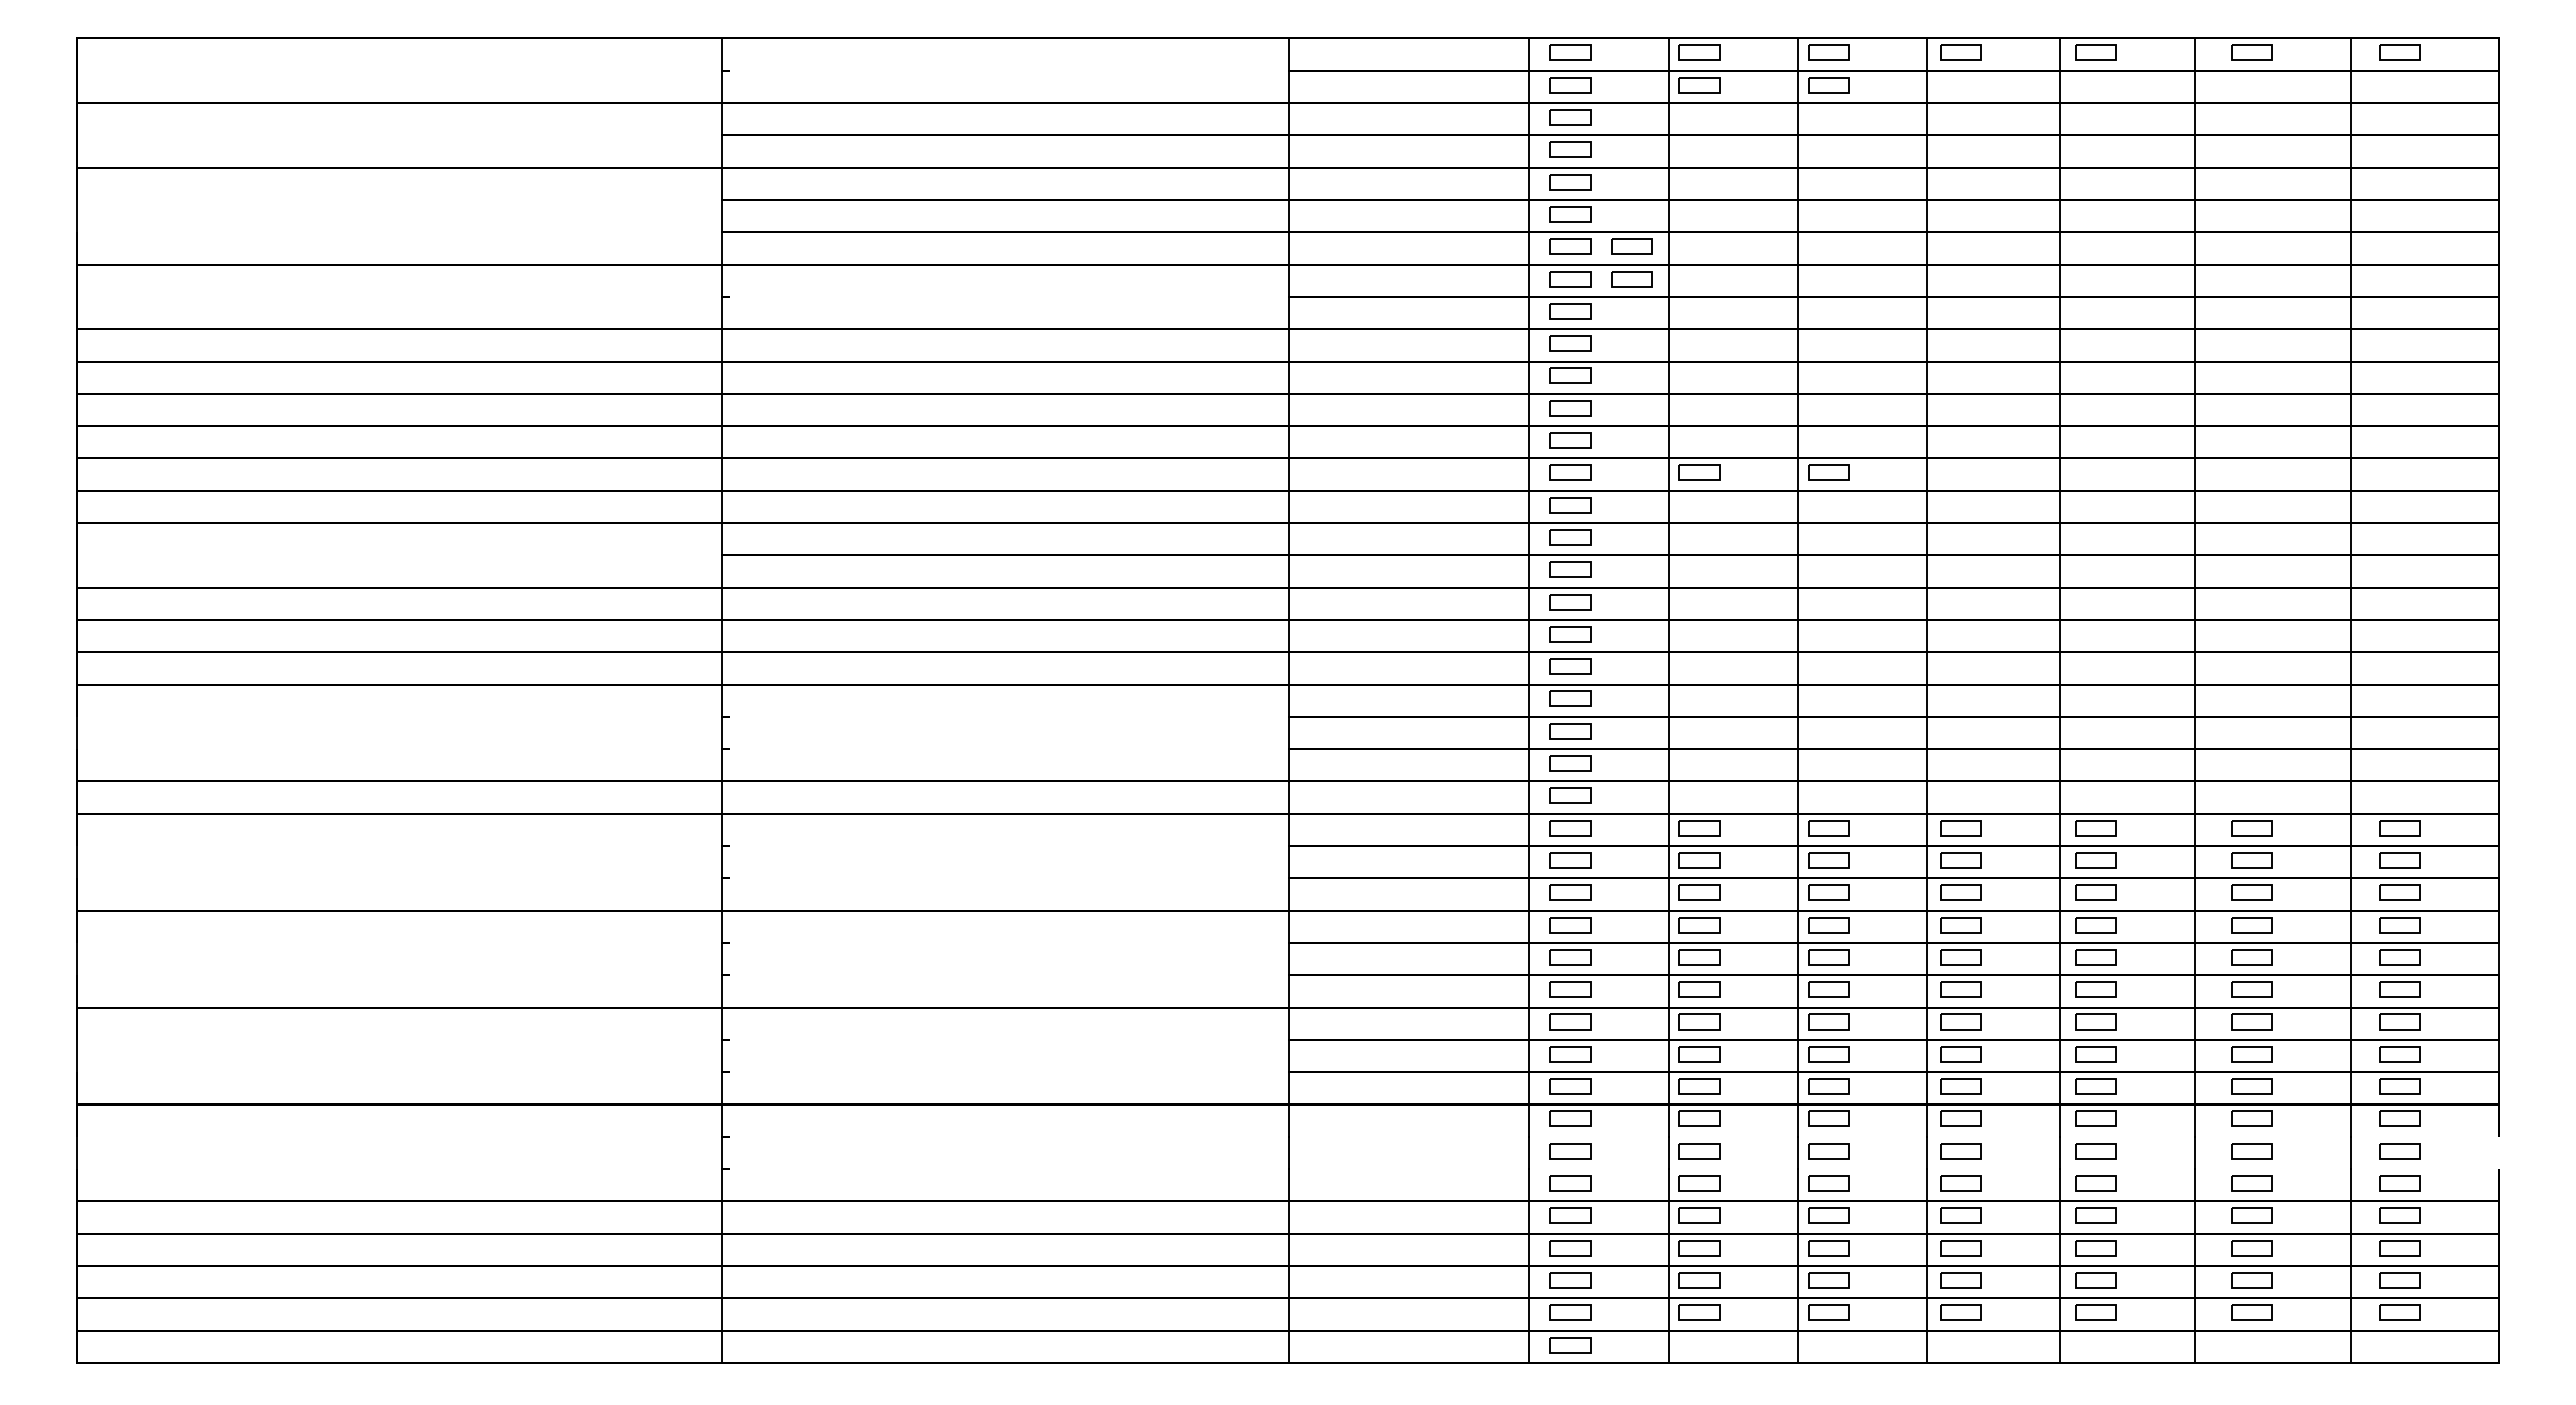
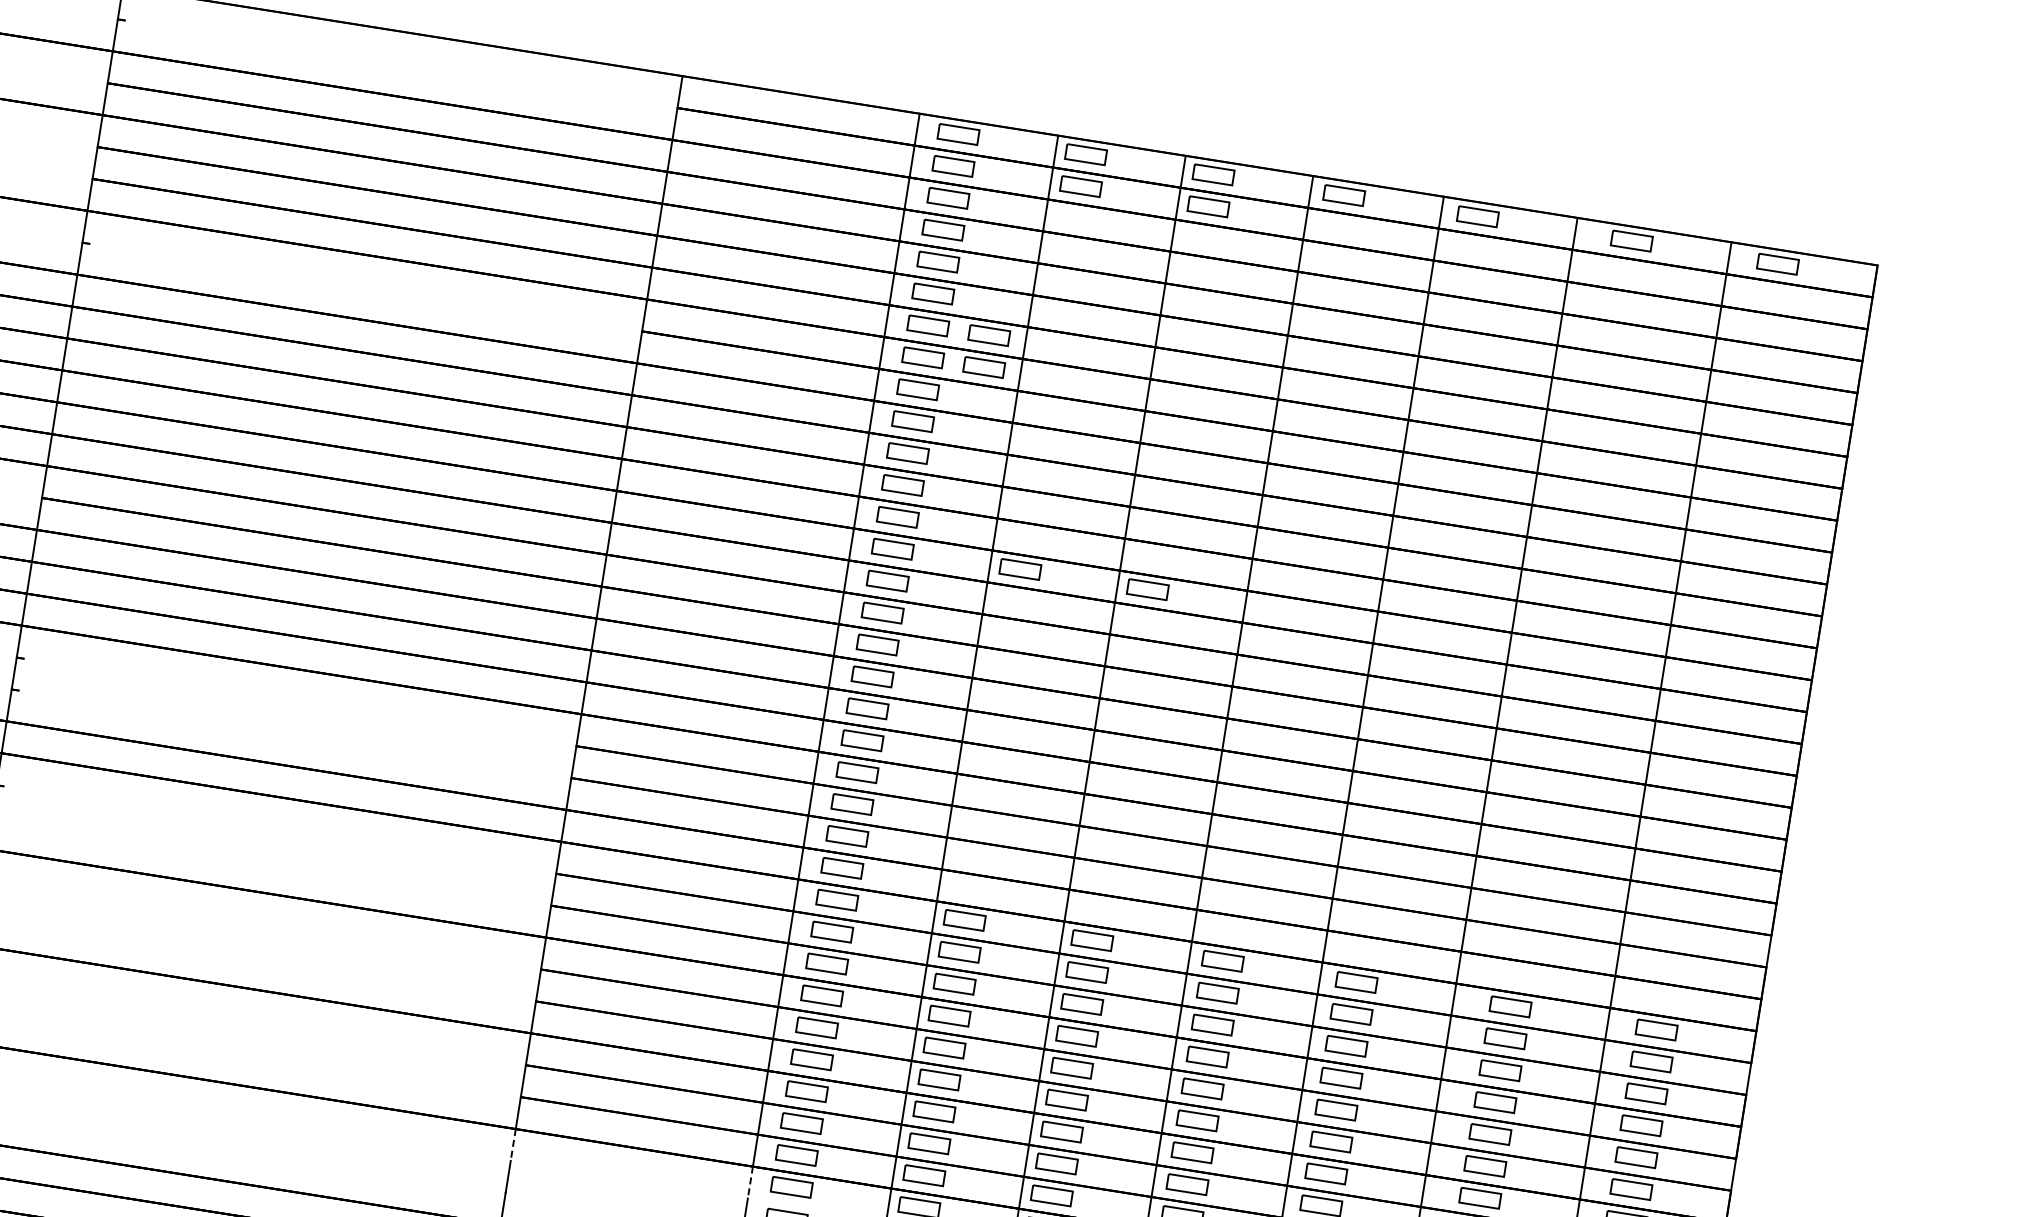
line: (1288, 1121) -> (512, 1145), solid -> dashed
line: (1528, 1121) -> (749, 1183), solid -> dashed

